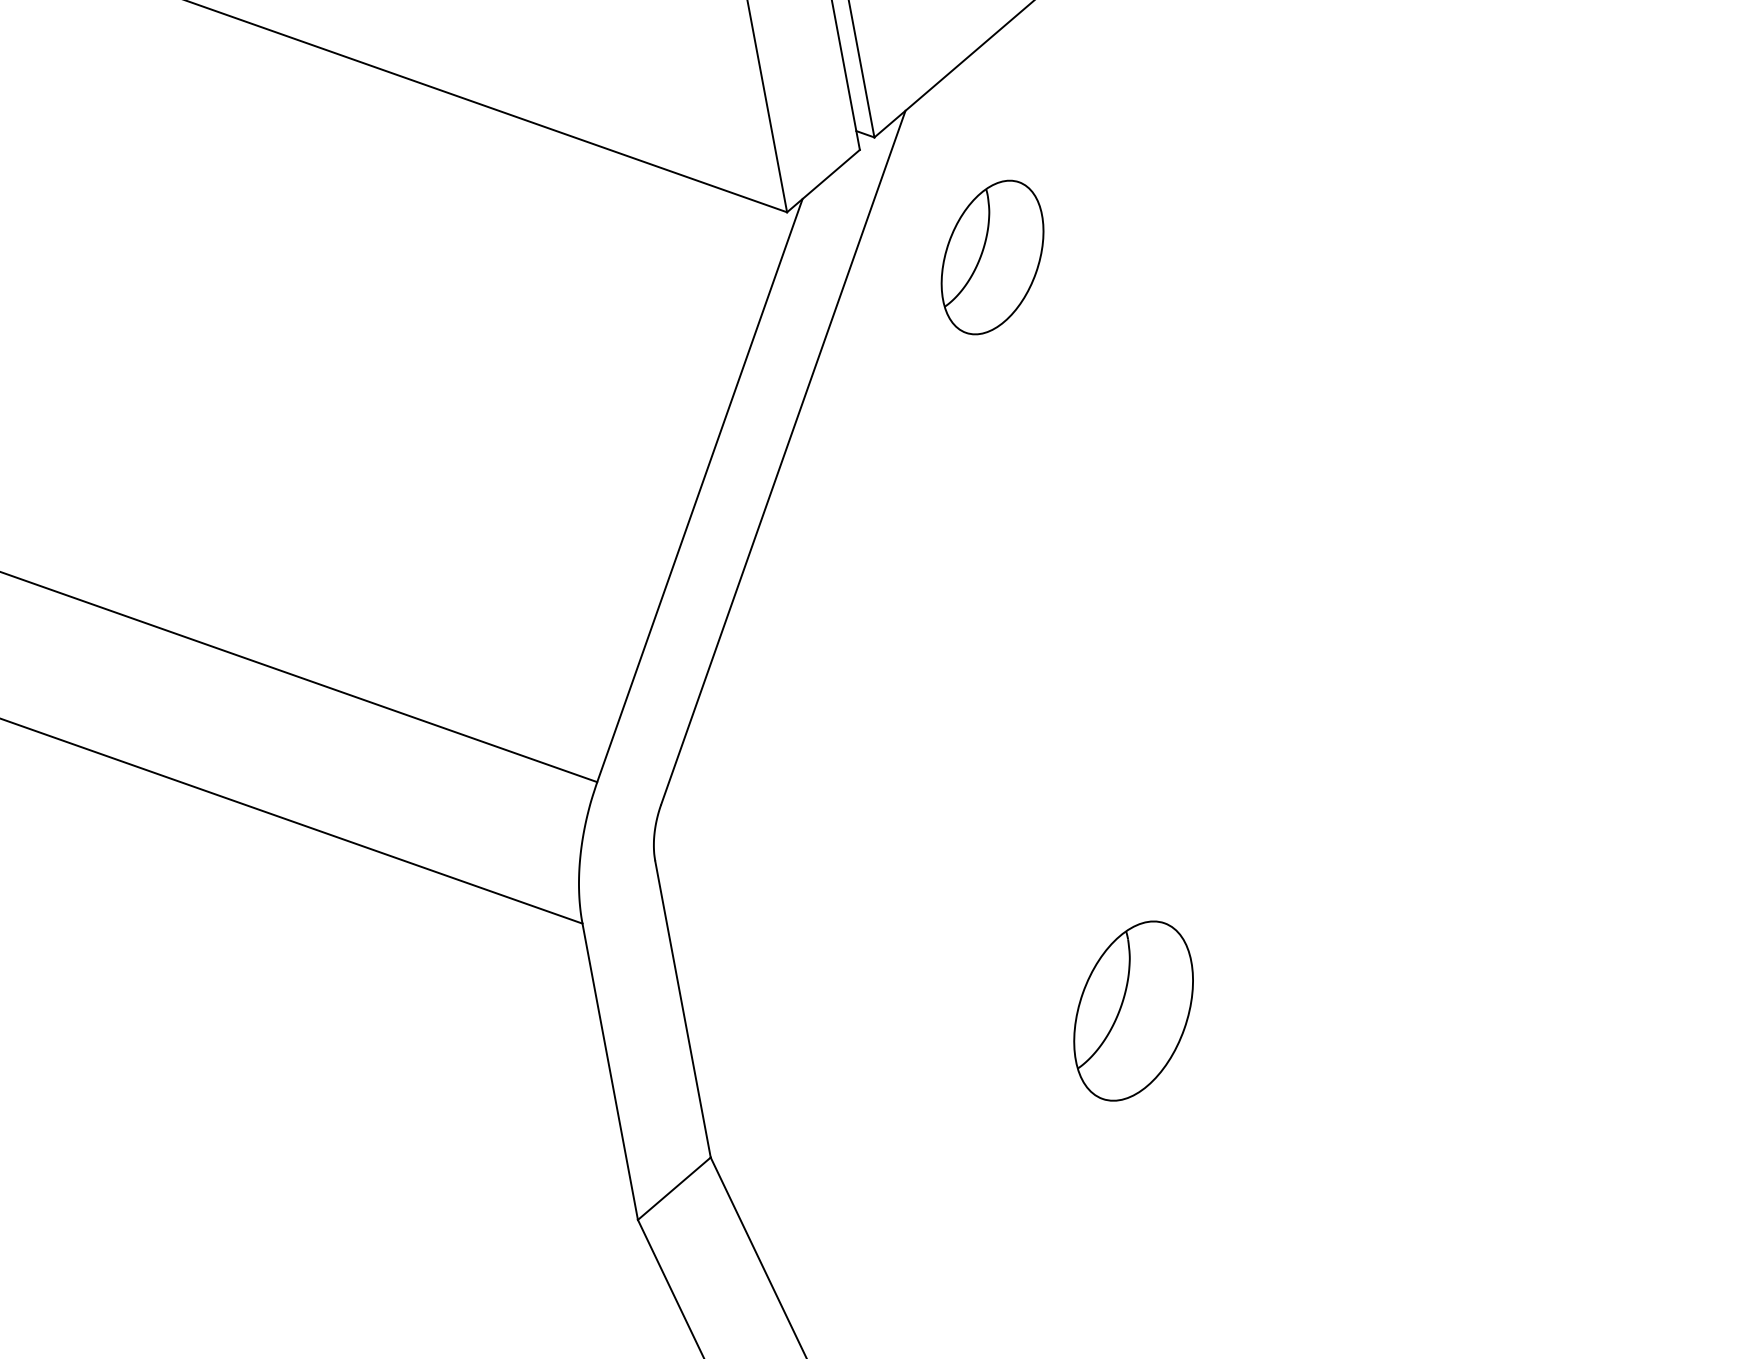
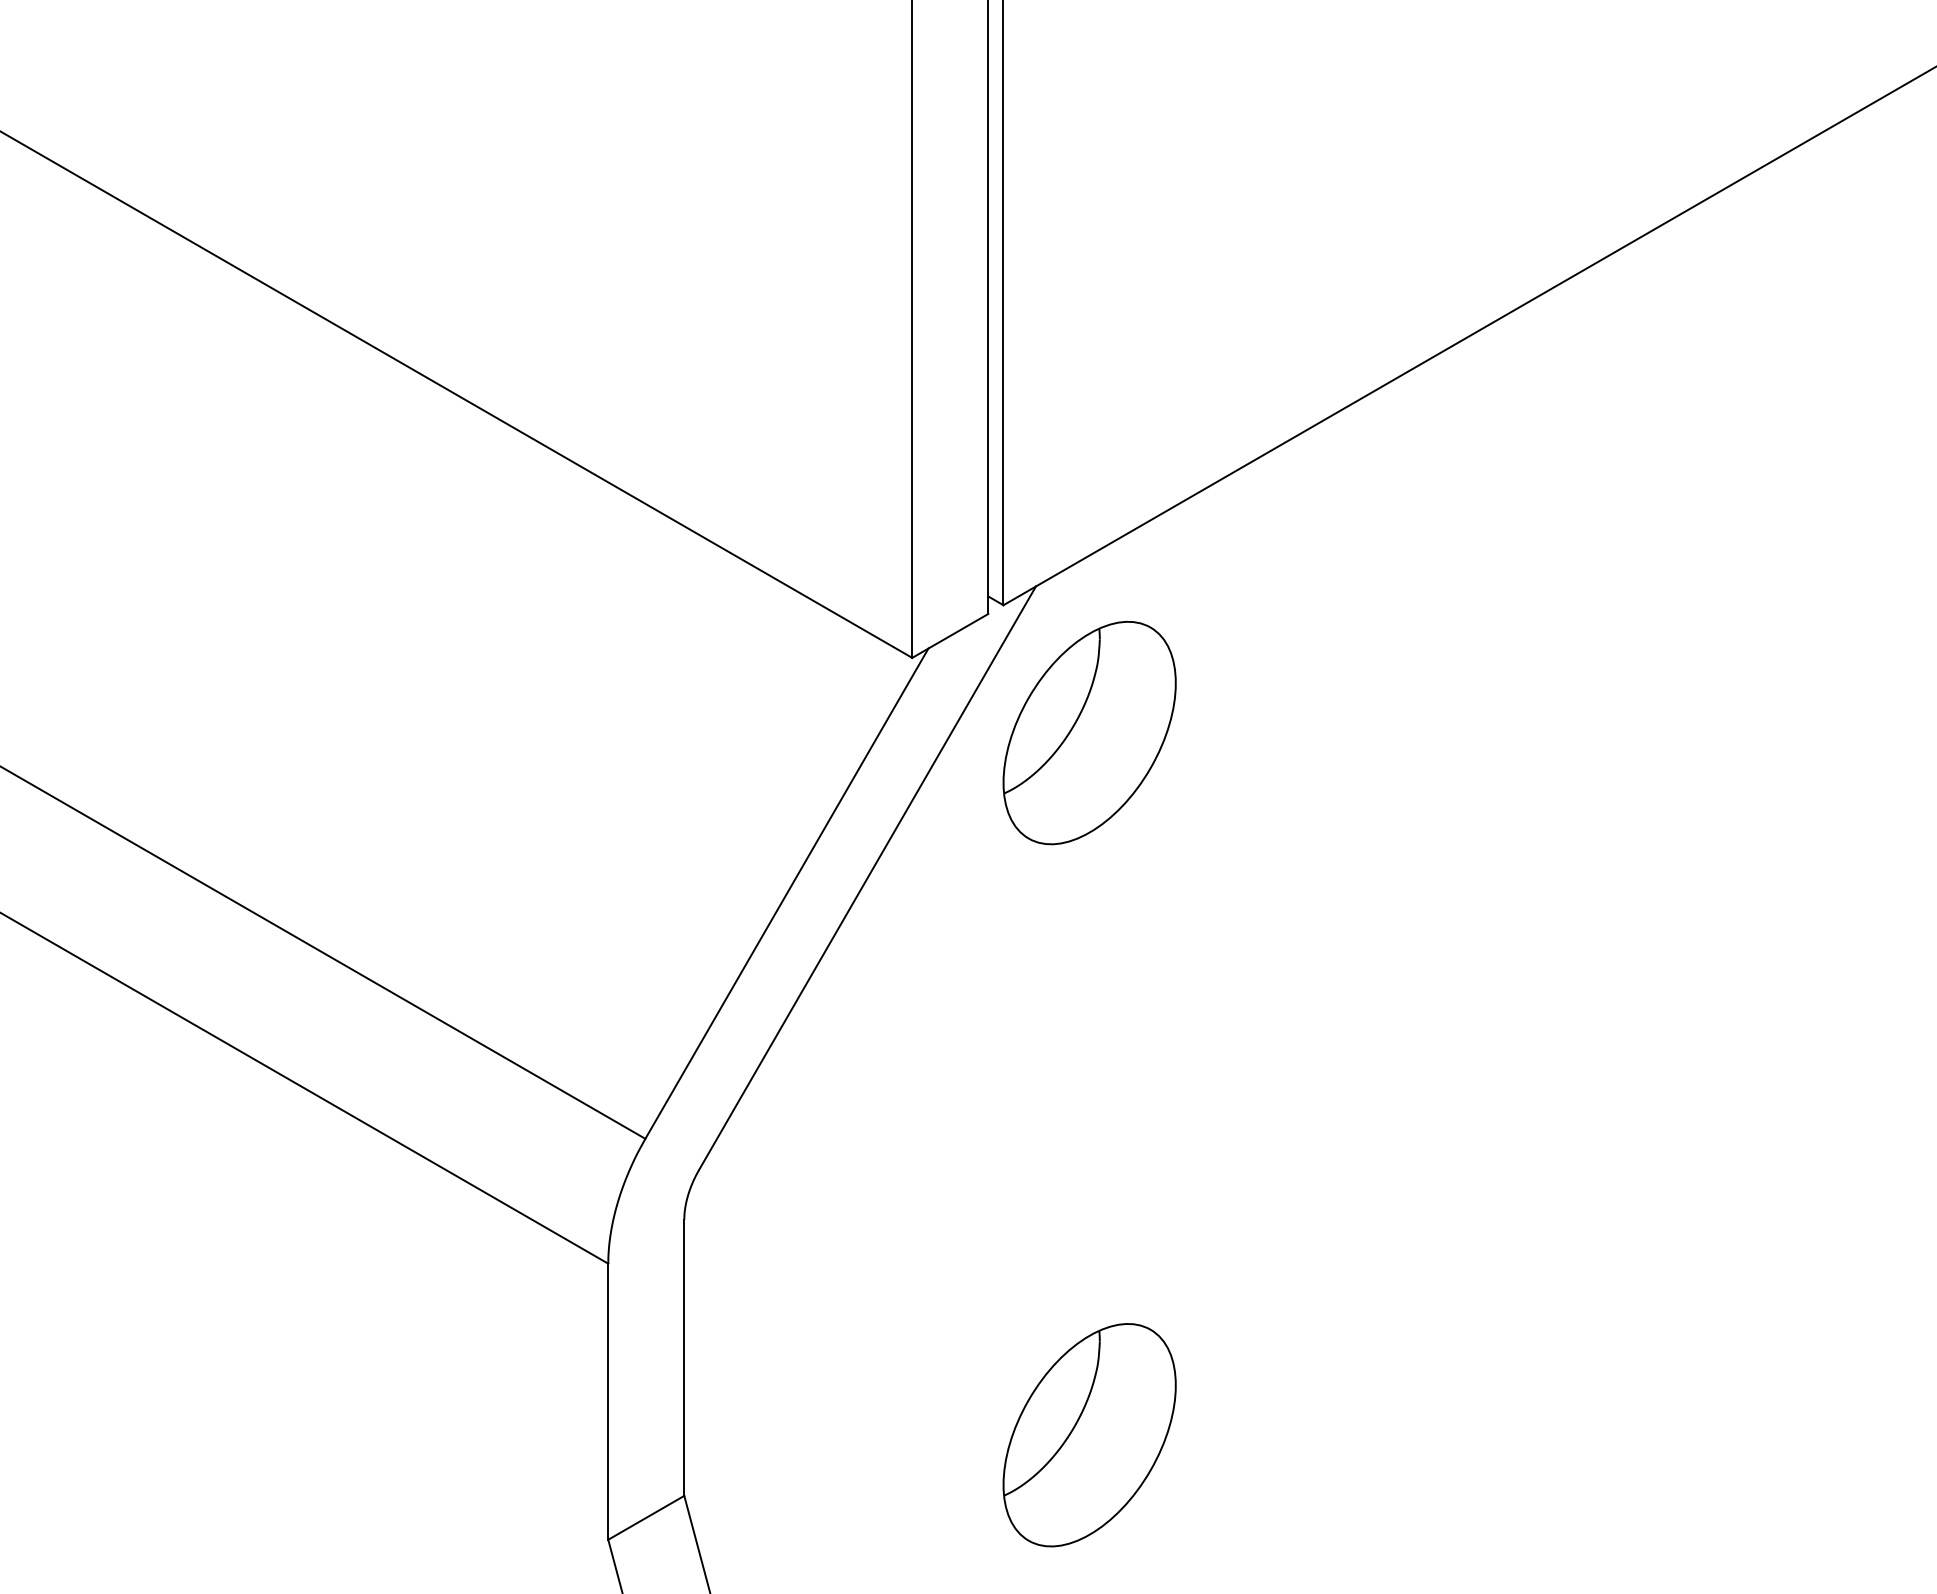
part: (992, 257) -> (1089, 733), size x1.67
part: (1133, 1011) -> (1089, 1435), size x1.43

